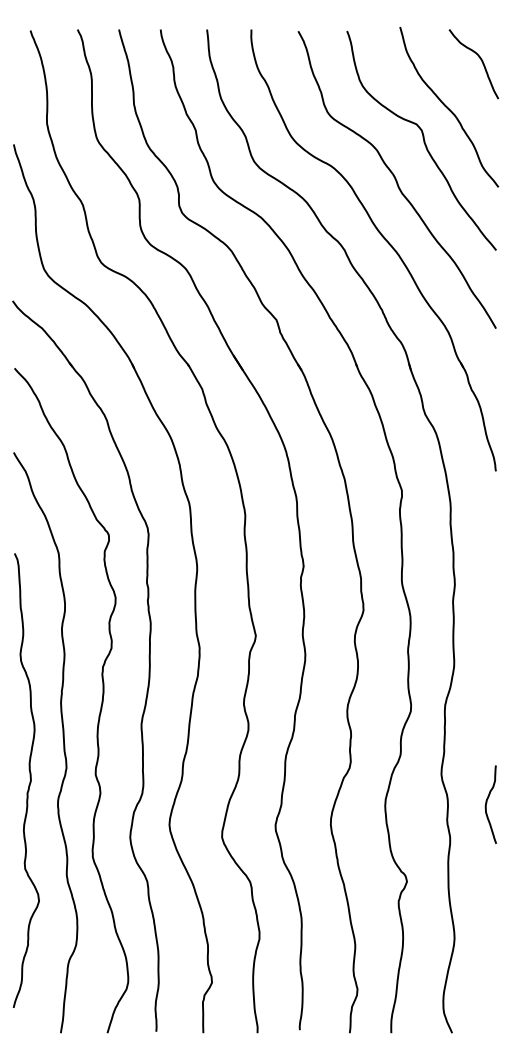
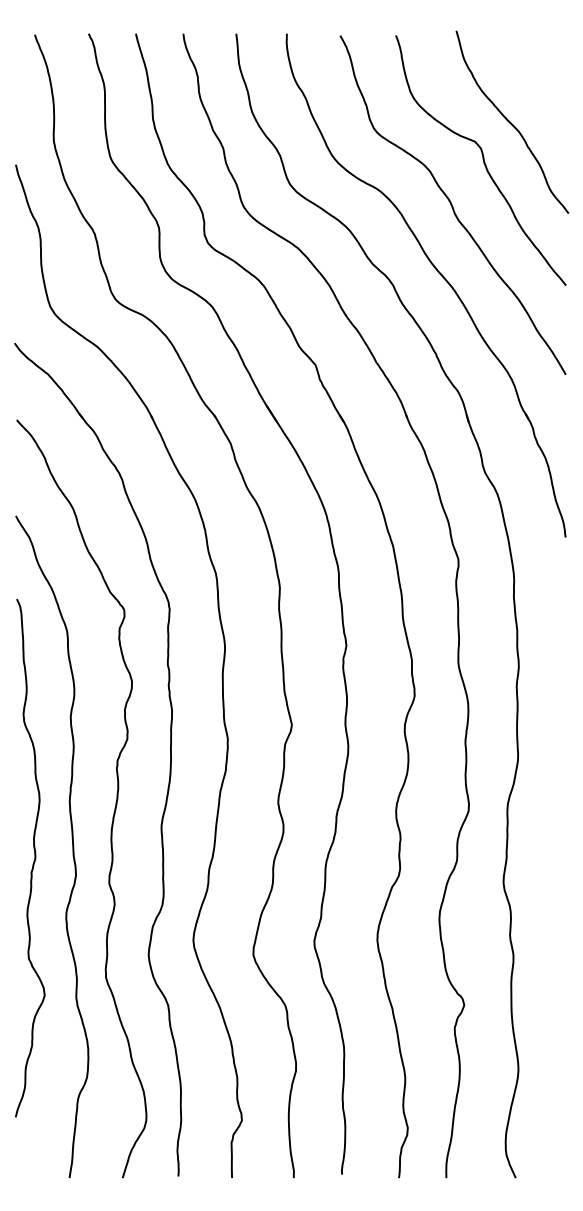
curve: (480, 59) -> (547, 67), removed
curve: (29, 782) -> (33, 860), moved
curve: (487, 804) -> (555, 917), removed

